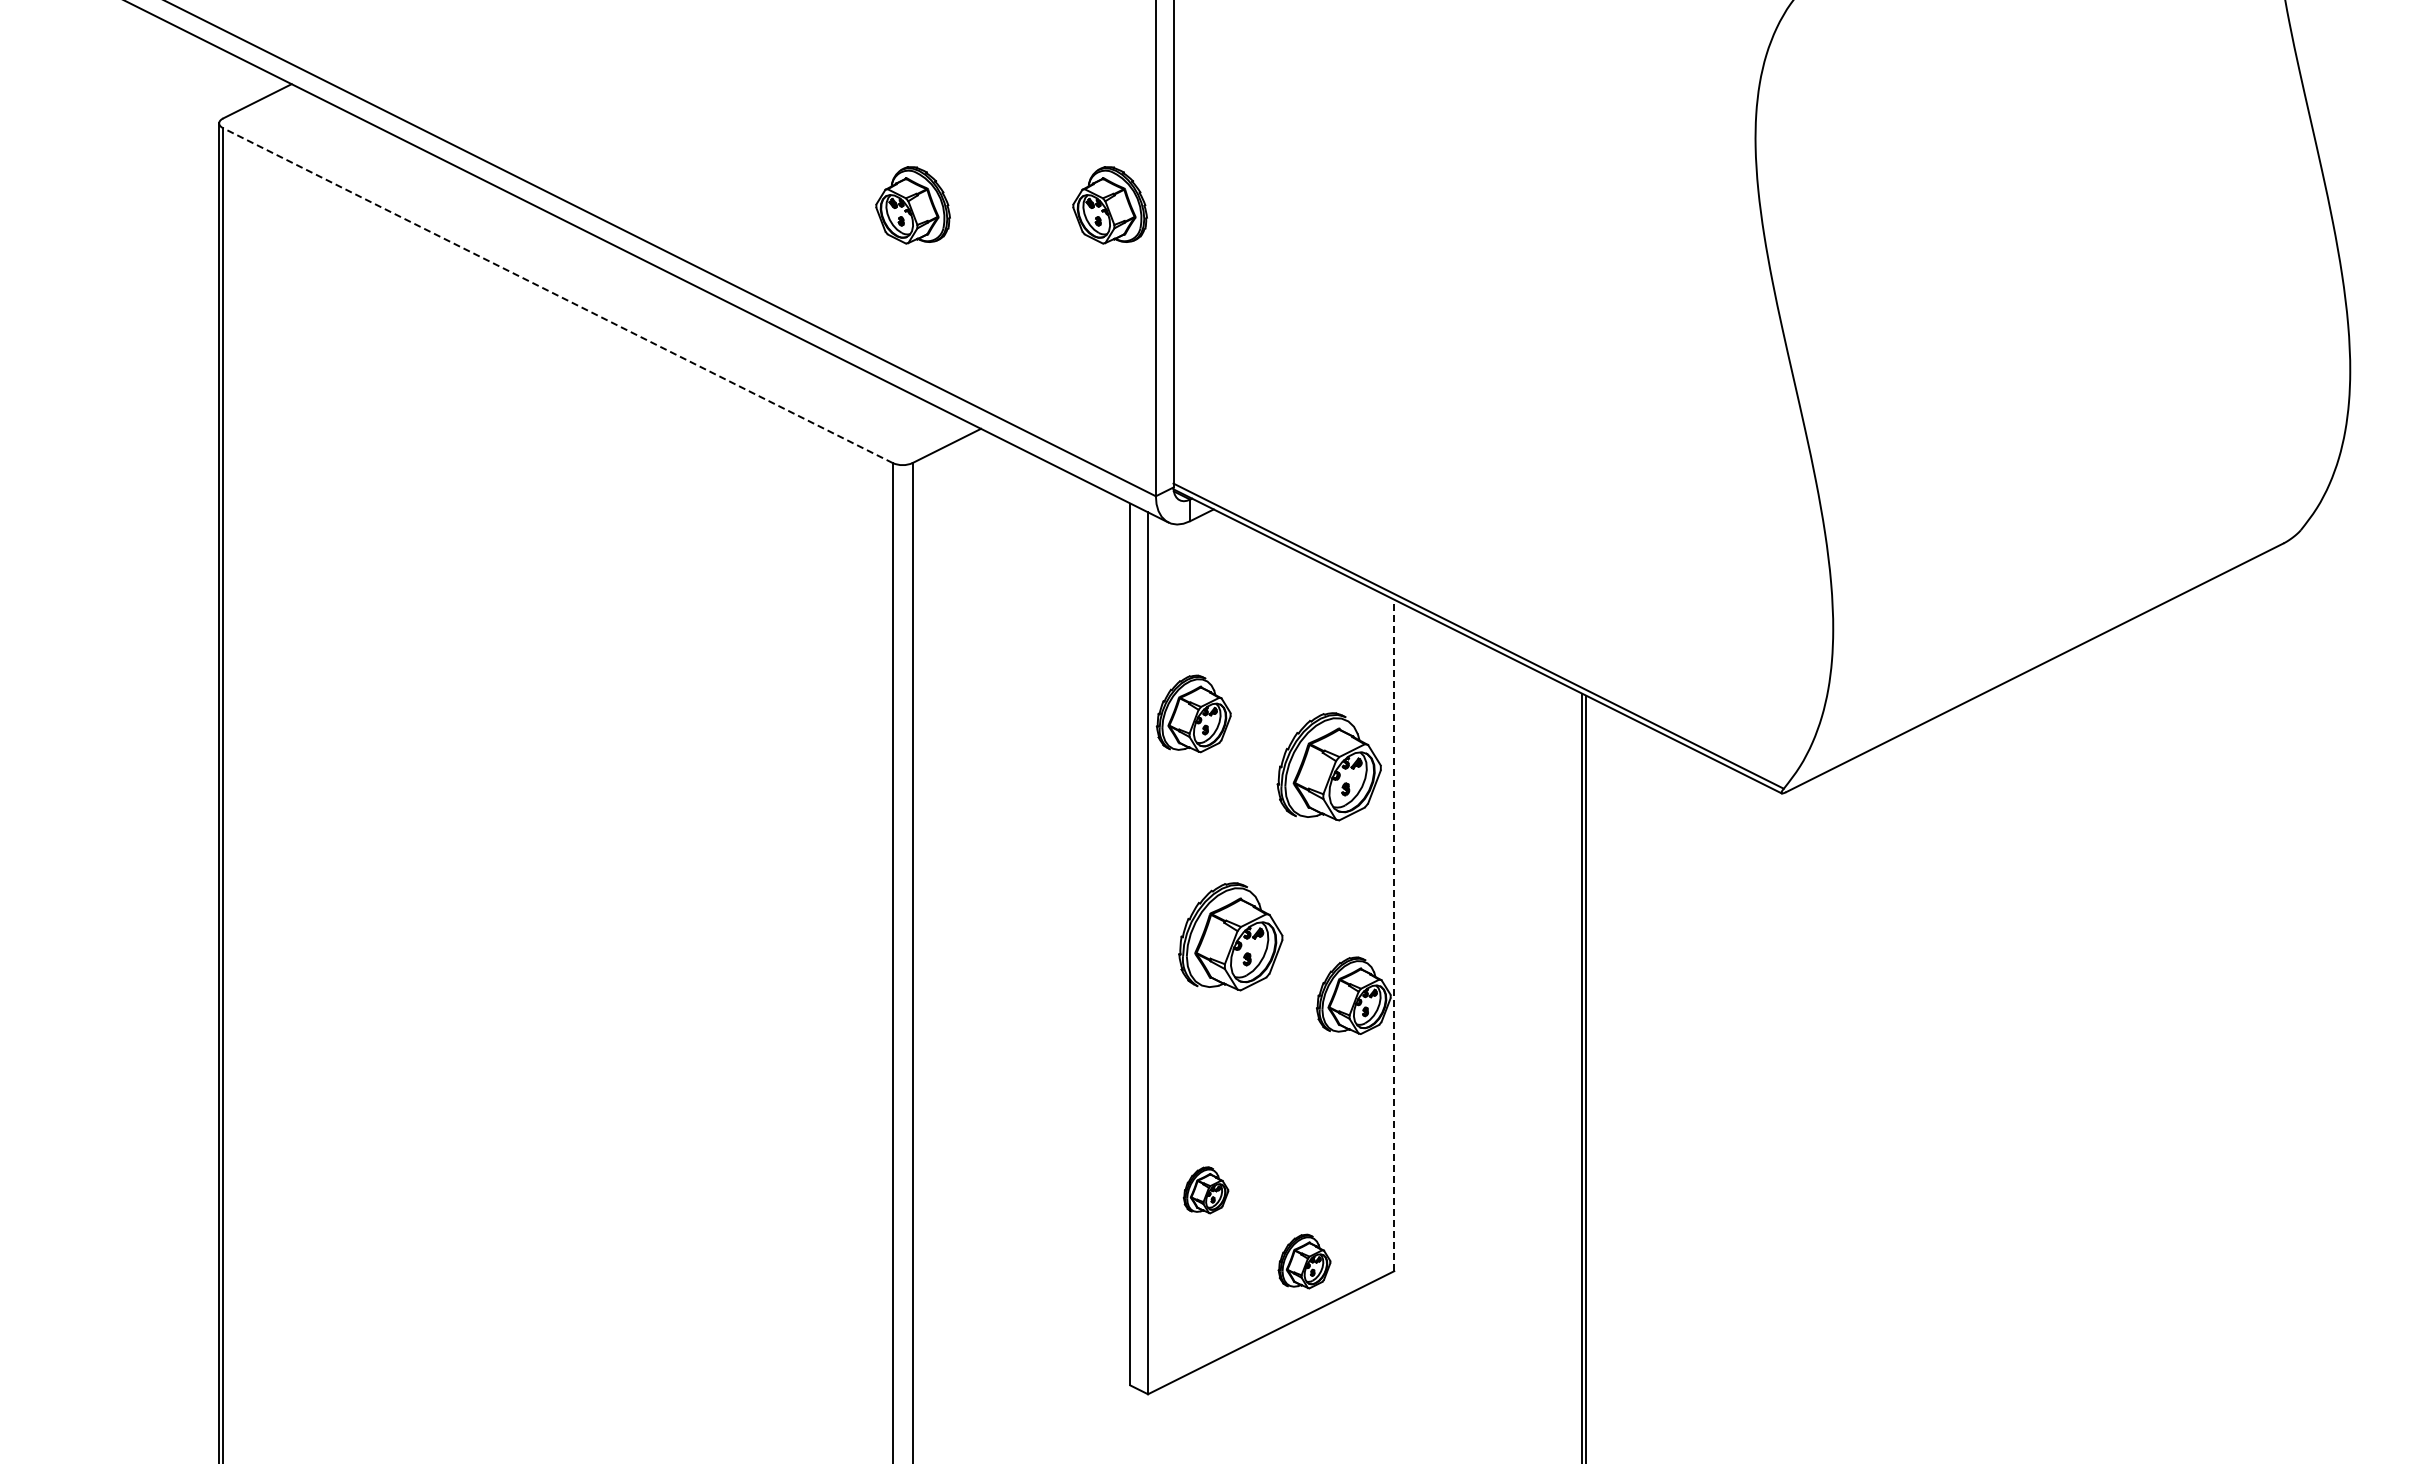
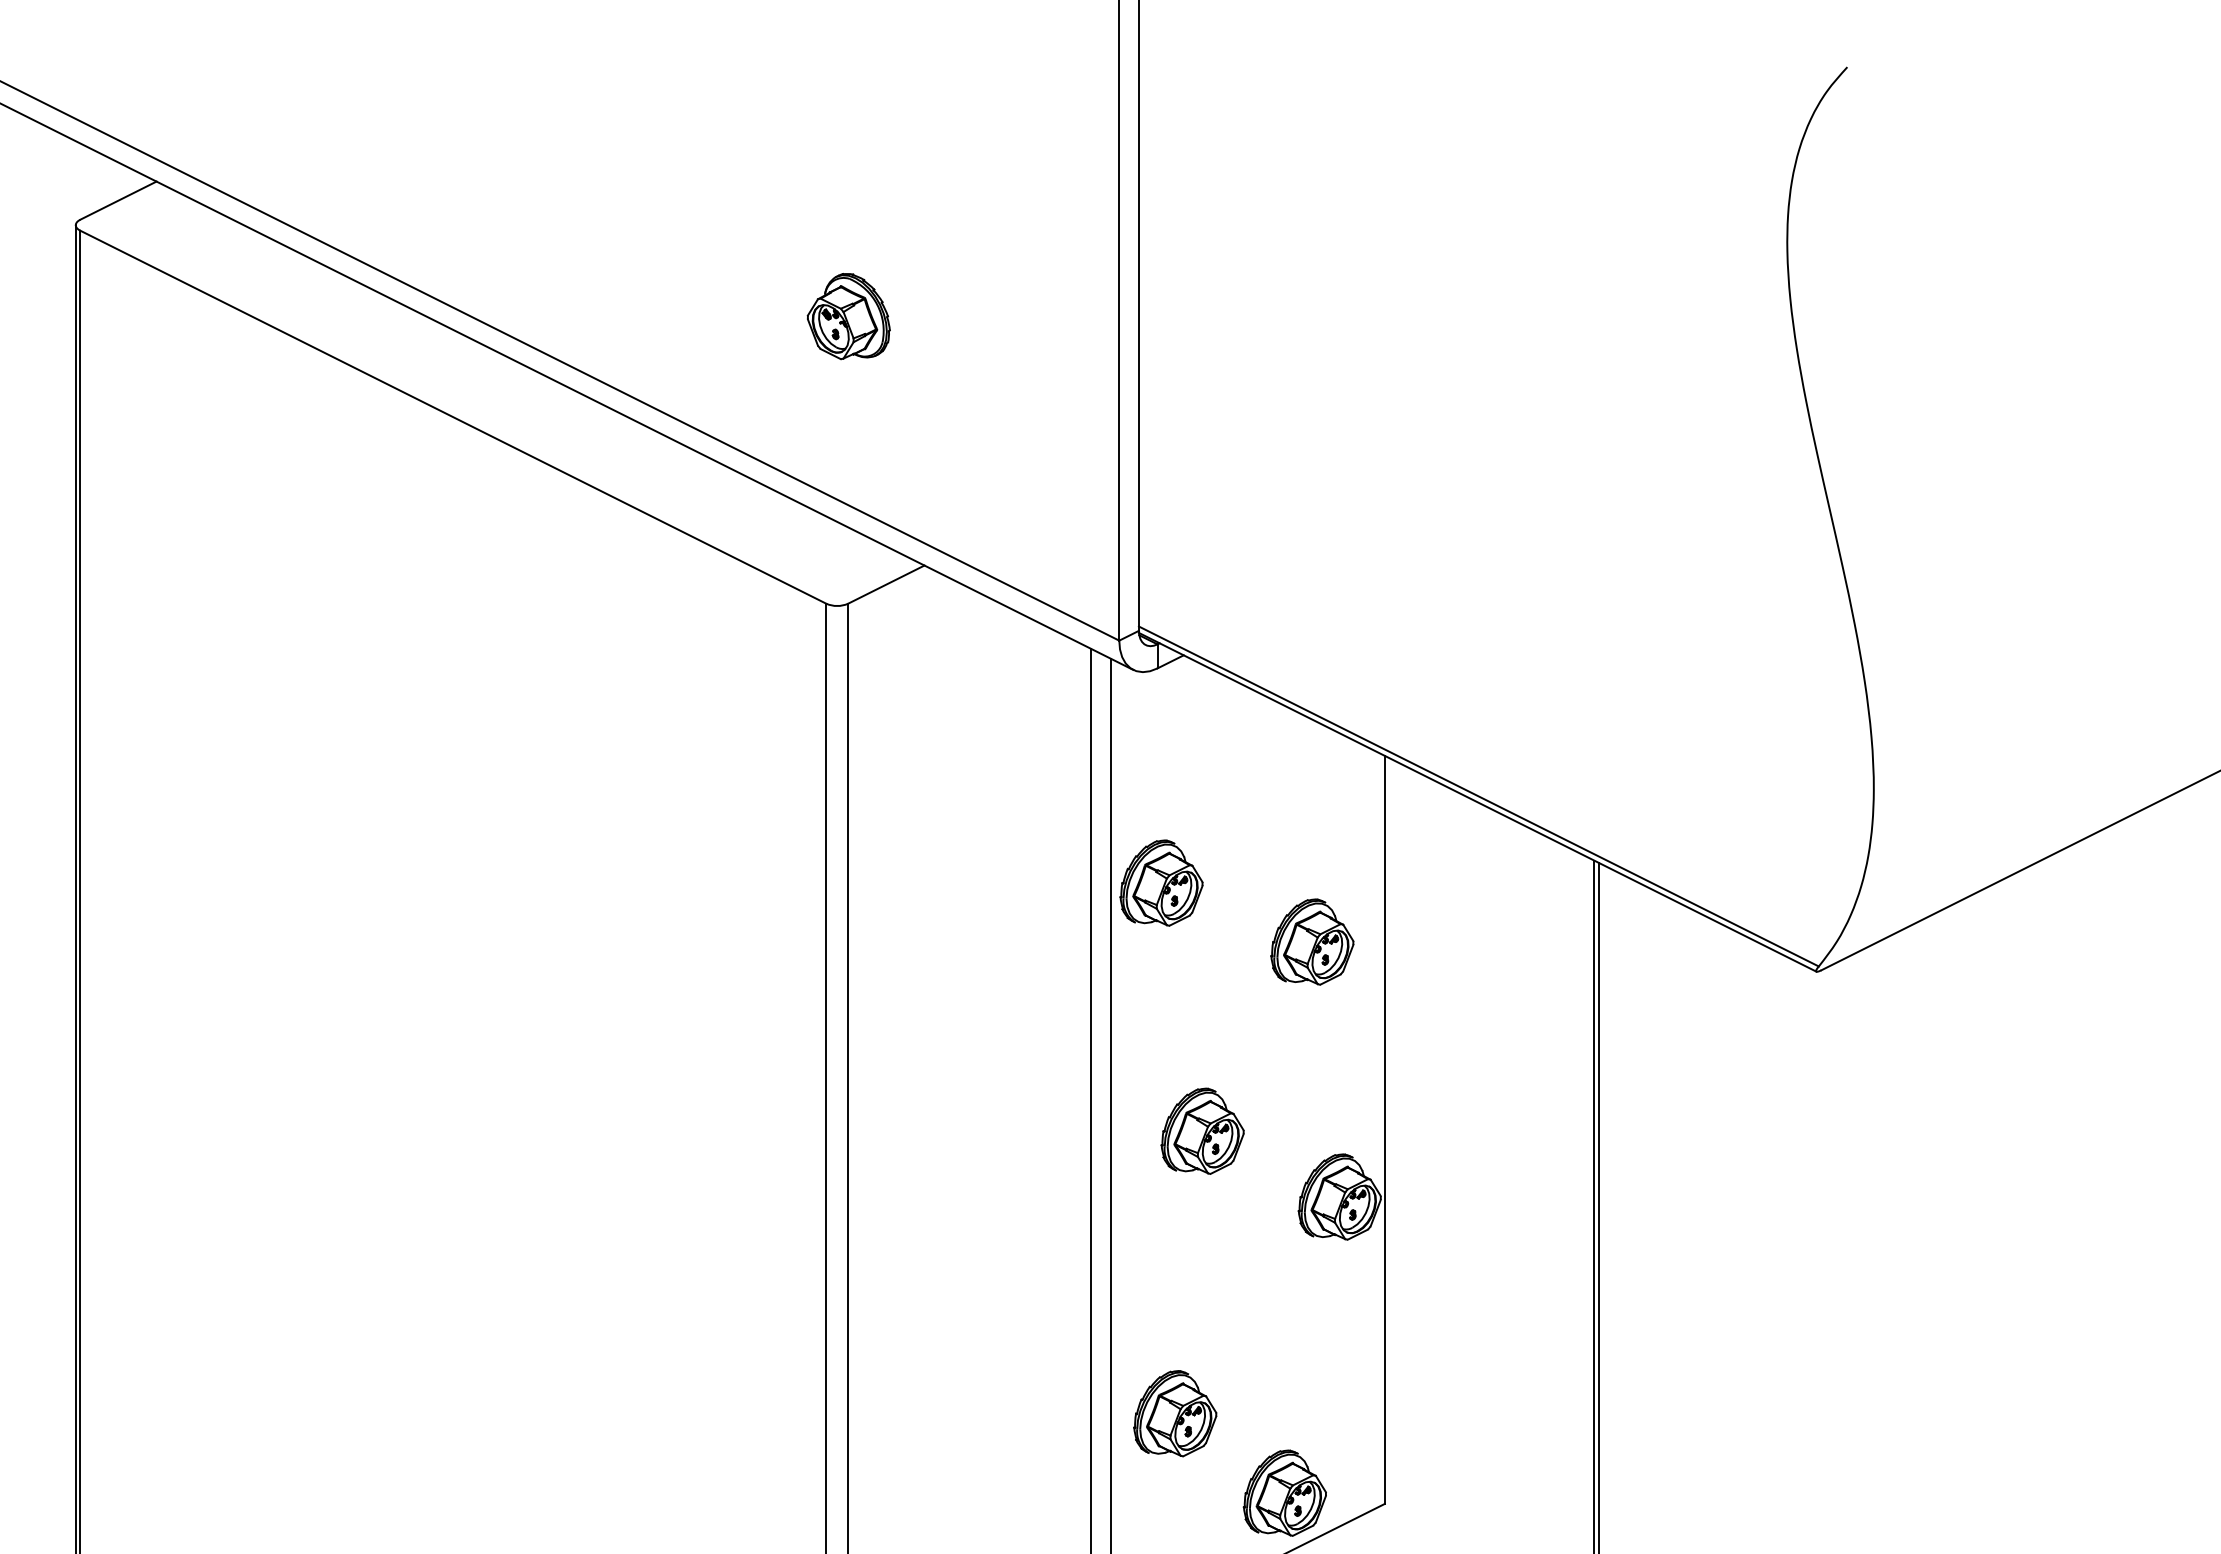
part: (1109, 205) -> (1067, 316), removed
line: (557, 295) -> (452, 416), dashed -> solid
part: (1328, 766) -> (1311, 941), size x0.71
line: (1394, 935) -> (1385, 1129), dashed -> solid
part: (1230, 936) -> (1202, 1131), size x0.71
part: (1205, 1190) -> (1174, 1414), size x1.67
part: (1304, 1261) -> (1284, 1493), size x1.43

